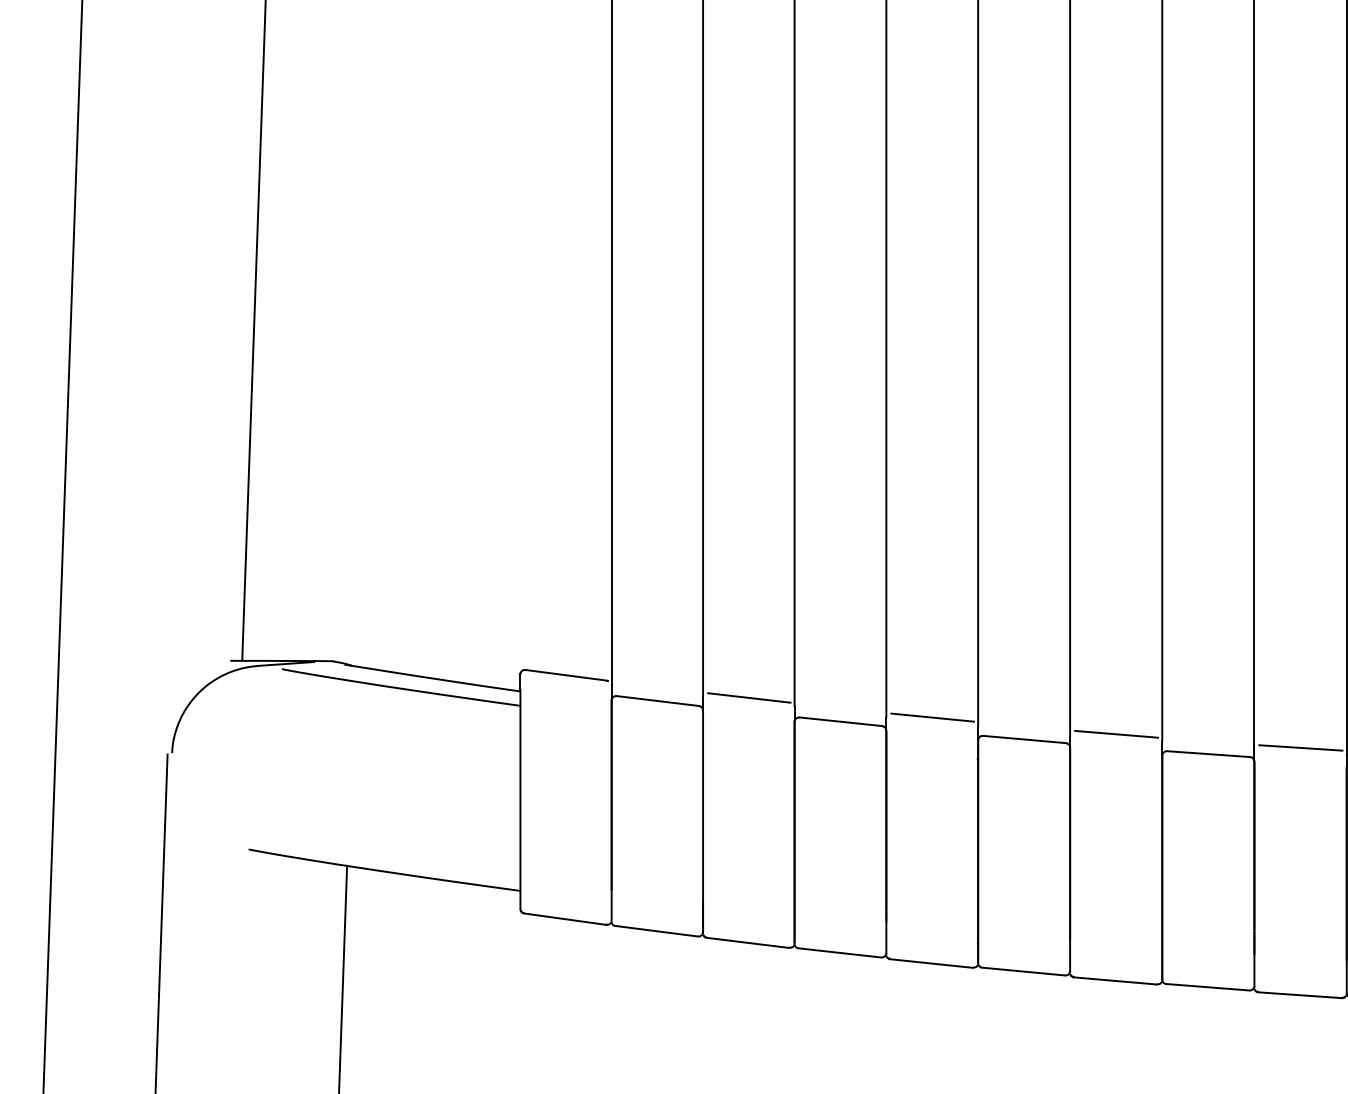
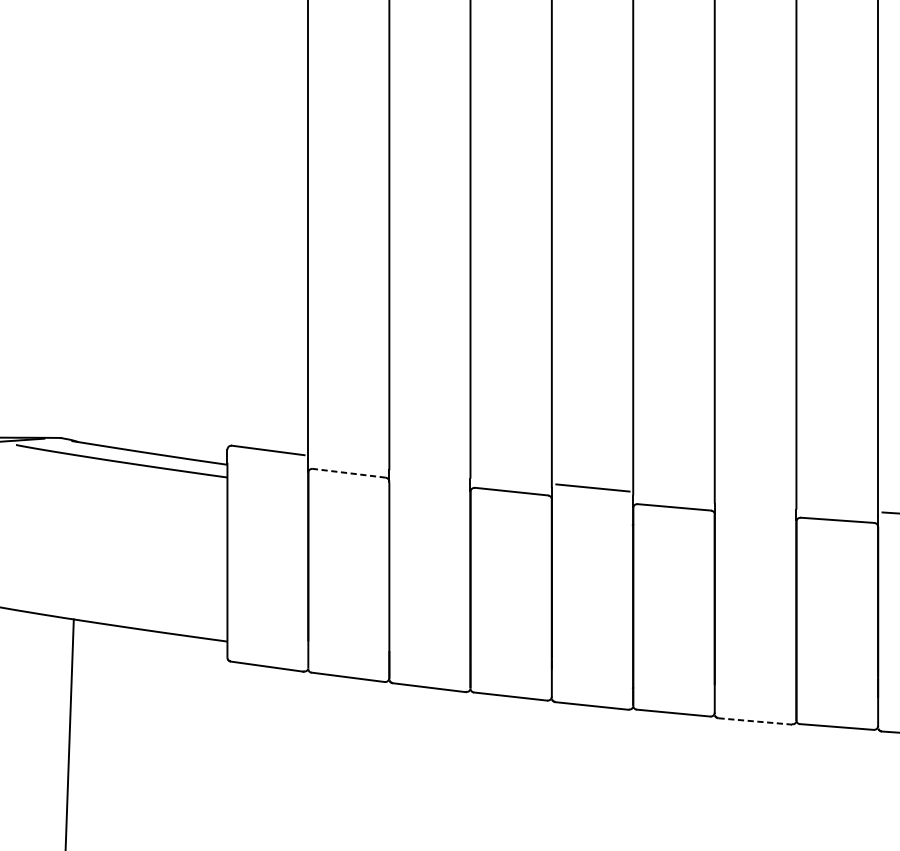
line: (749, 697) -> (430, 470), removed
line: (657, 700) -> (348, 472), solid -> dashed
line: (1116, 733) -> (755, 502), removed
line: (1115, 980) -> (754, 721), solid -> dashed

